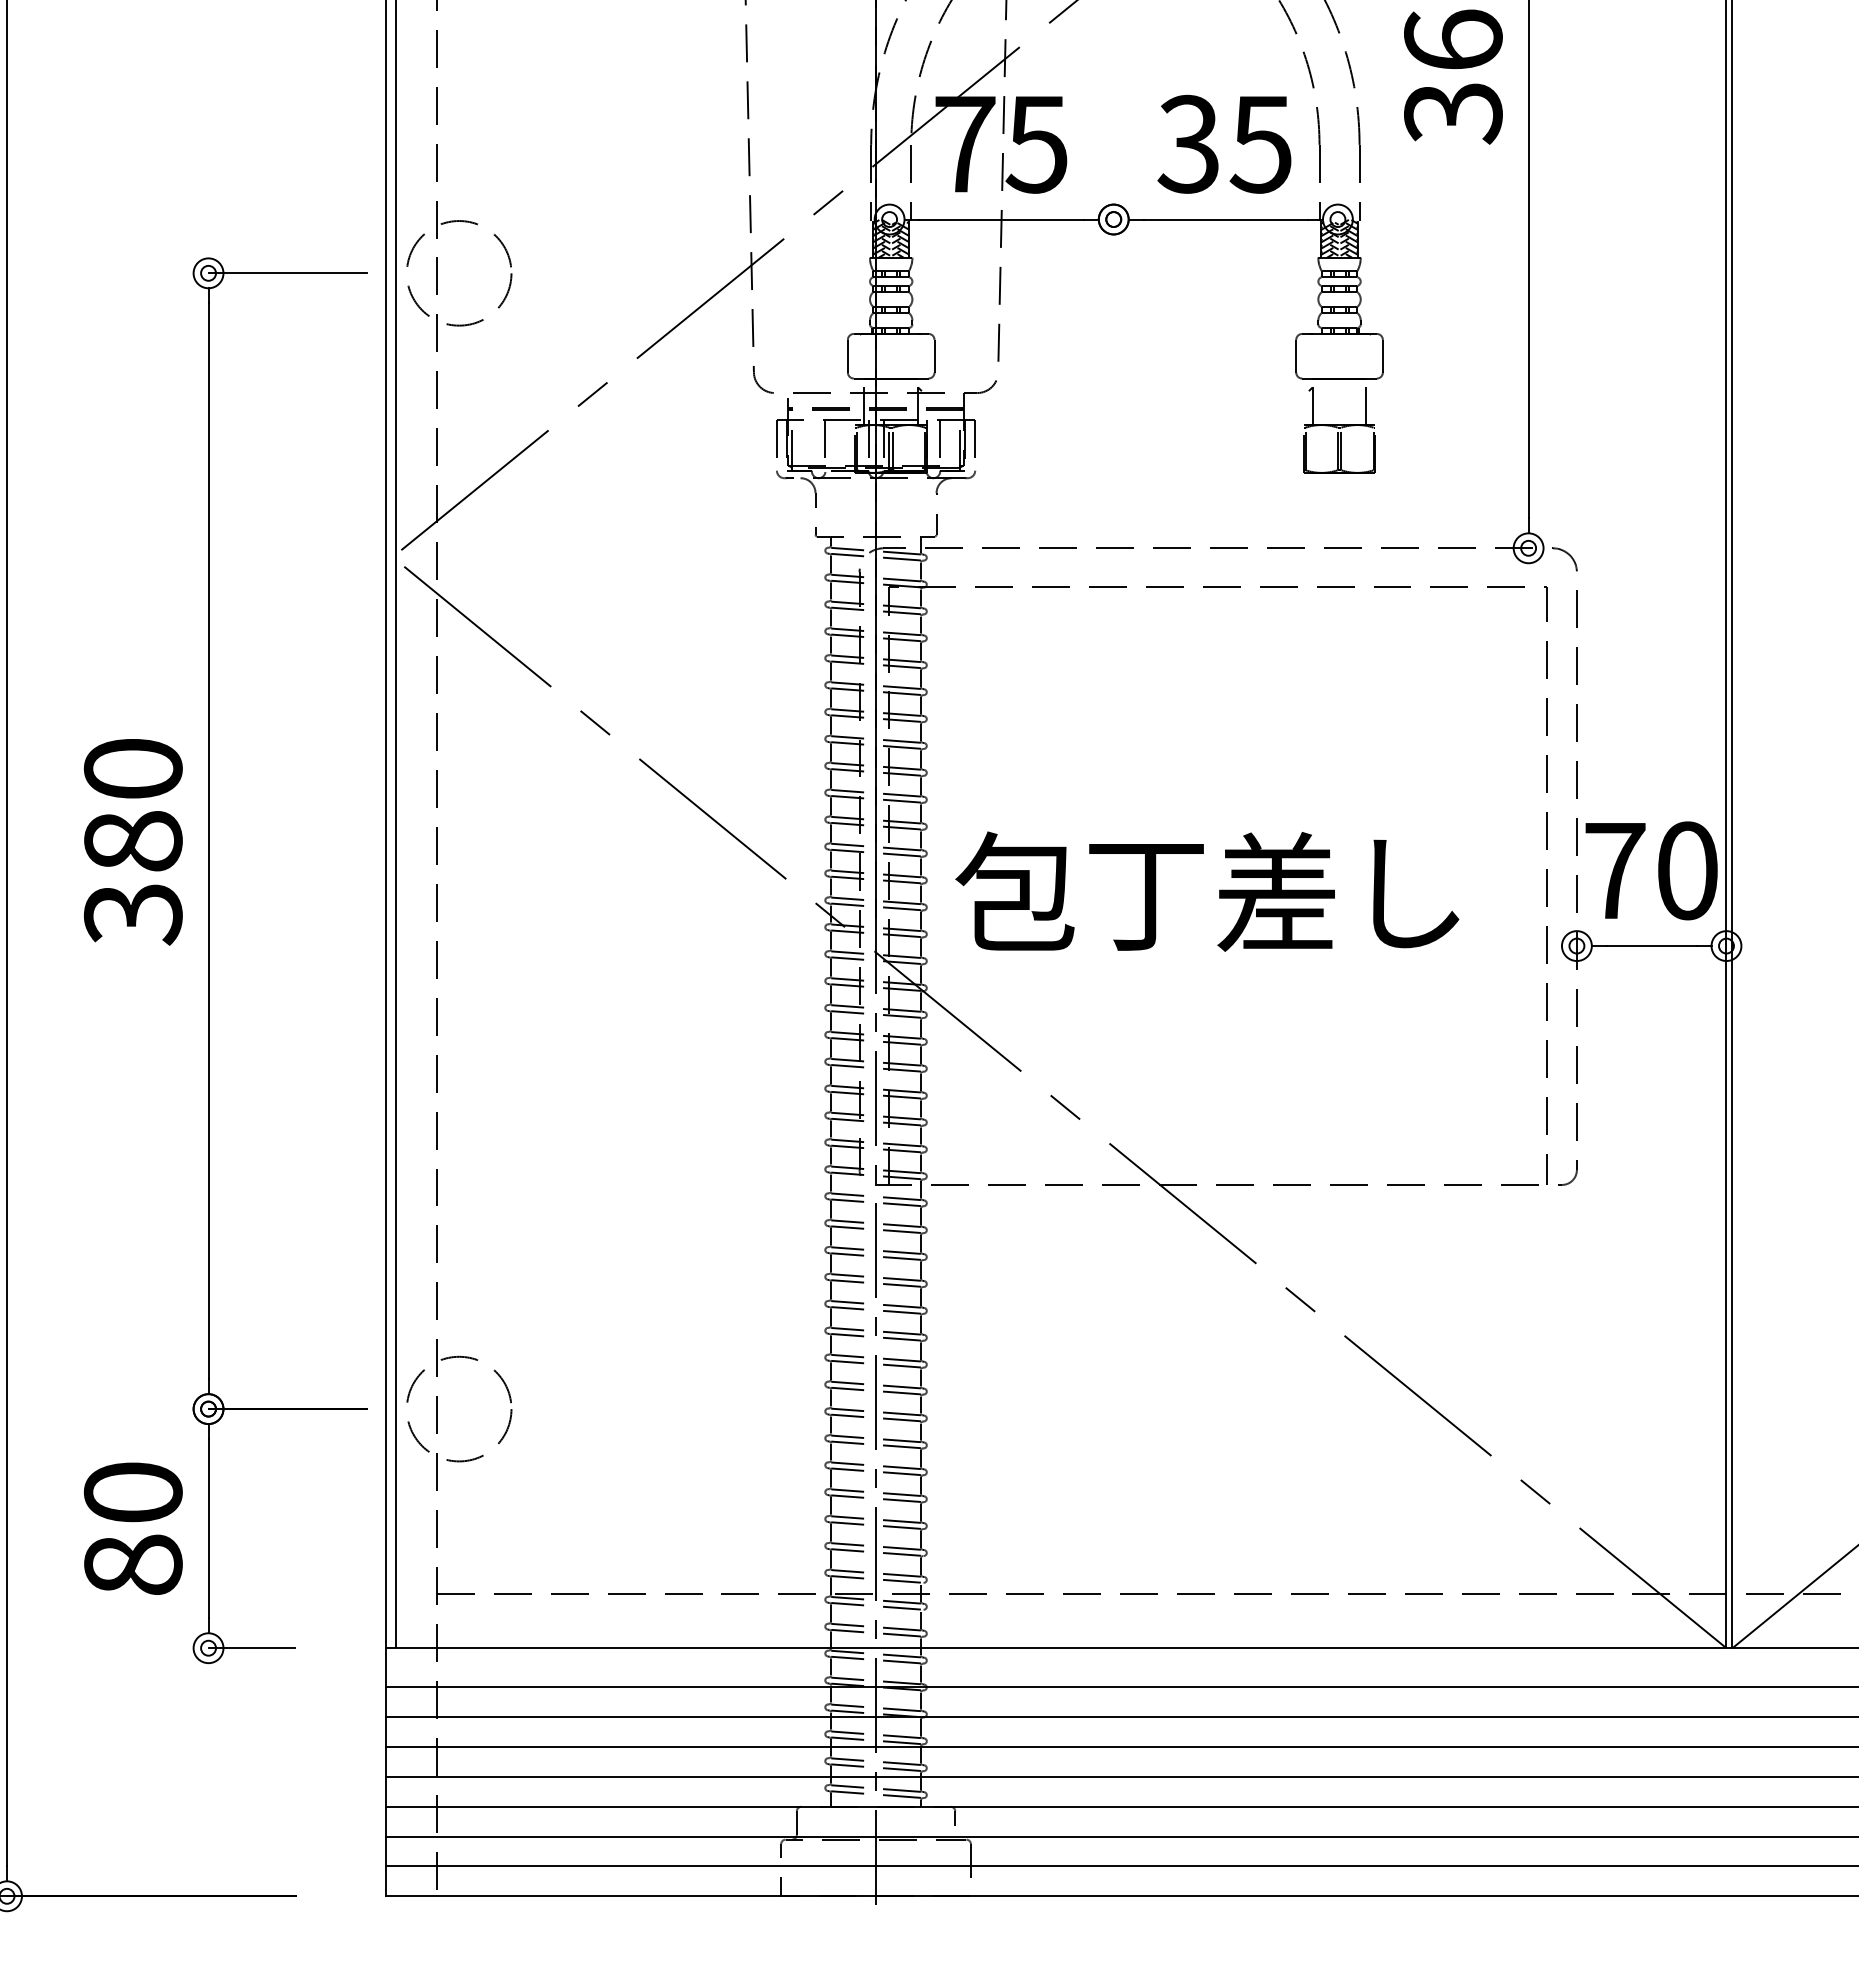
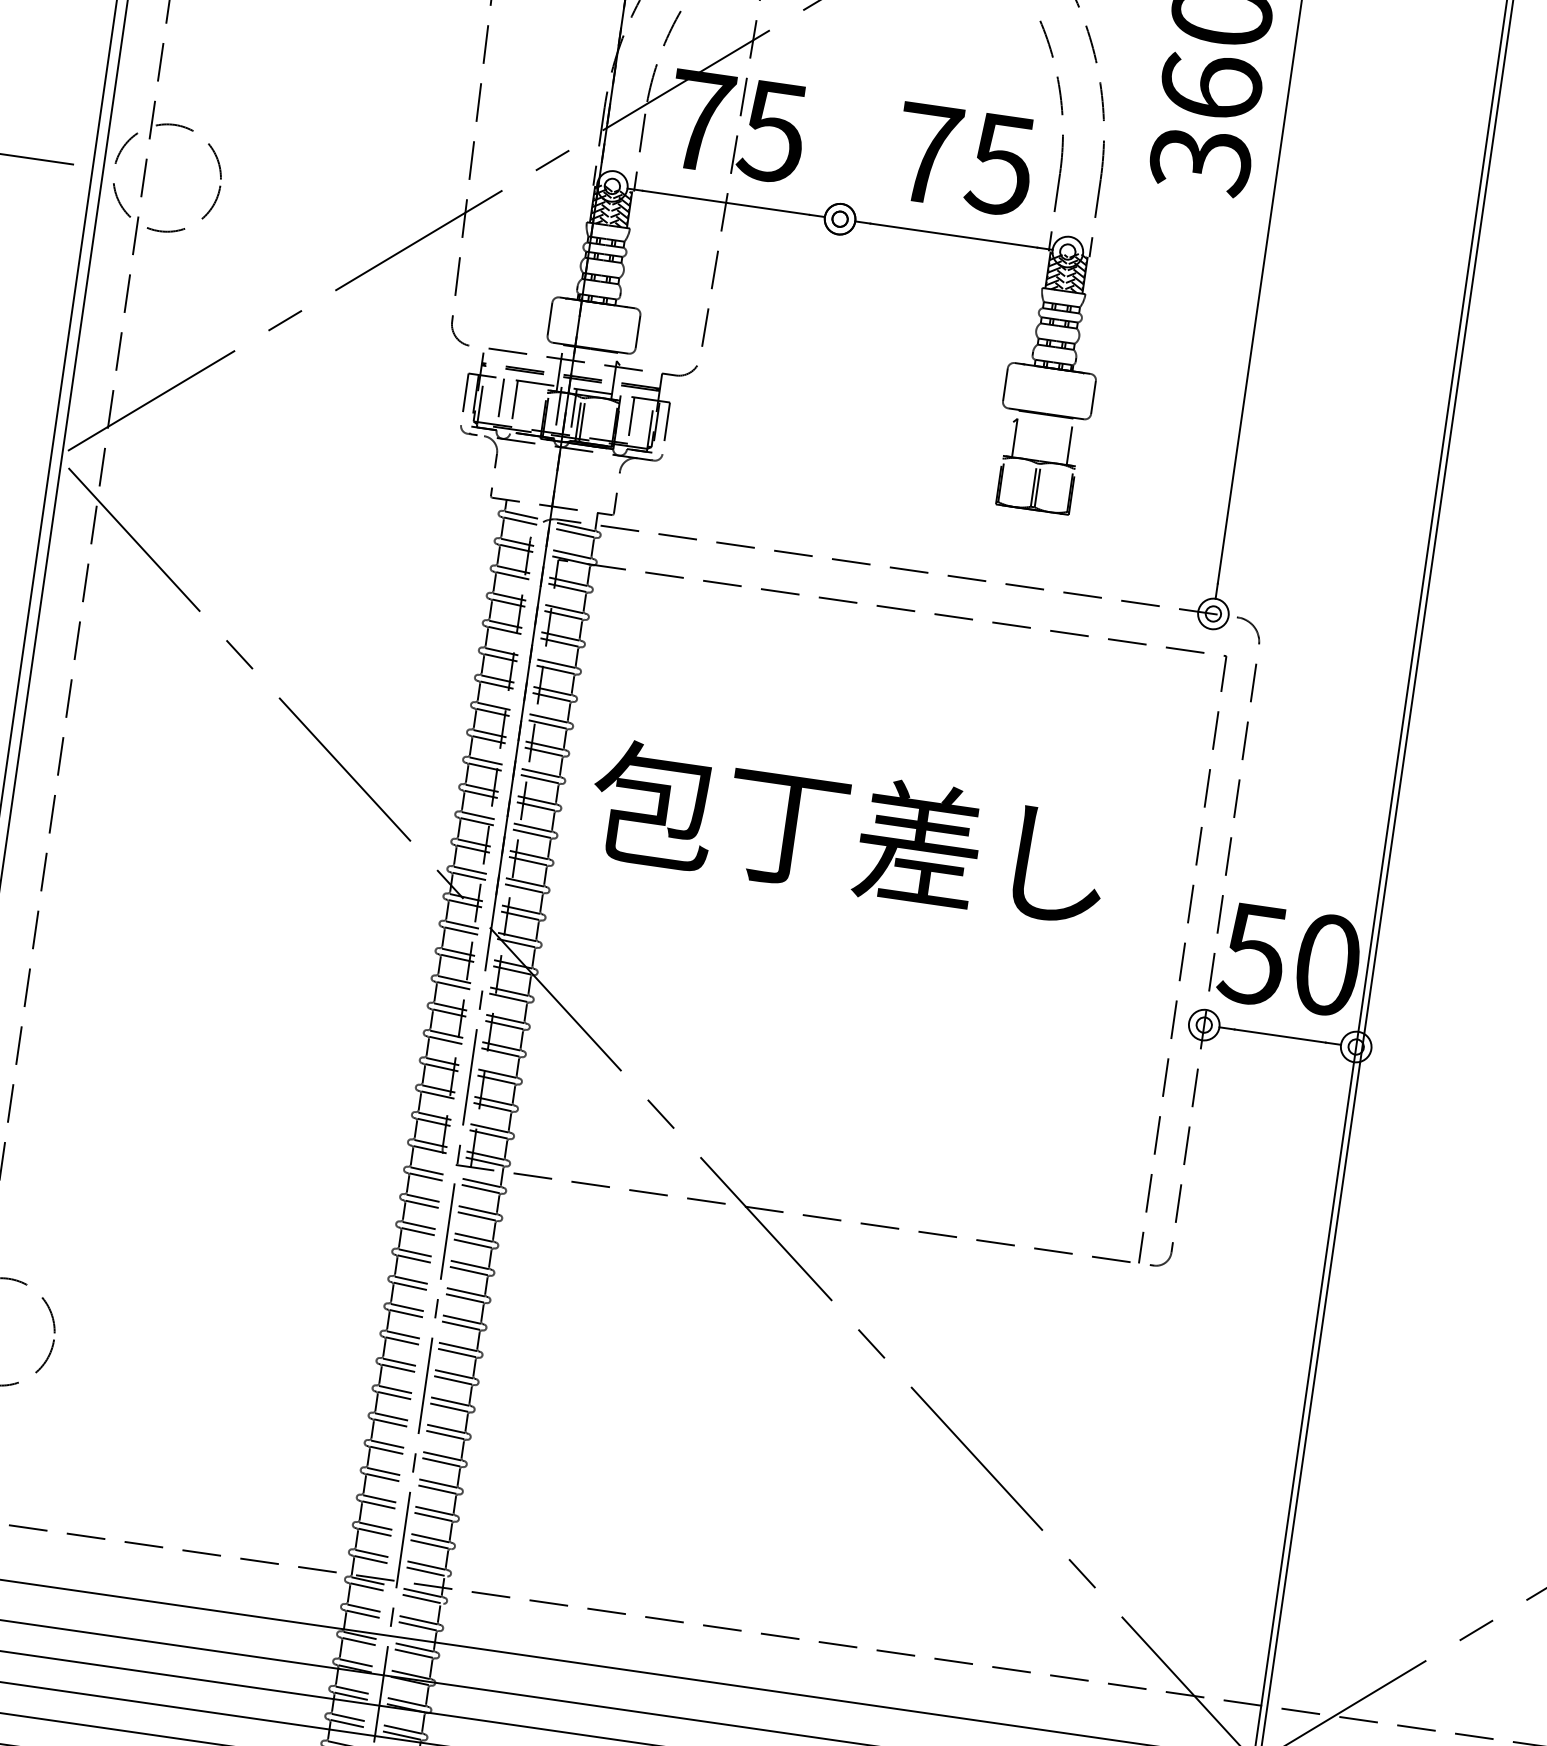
text: (1188, 143) -> (927, 152), 35 -> 75
line: (811, 438) -> (500, 397), added
text: (1614, 871) -> (1253, 954), 70 -> 50
text: (1207, 891) -> (848, 833), moved

